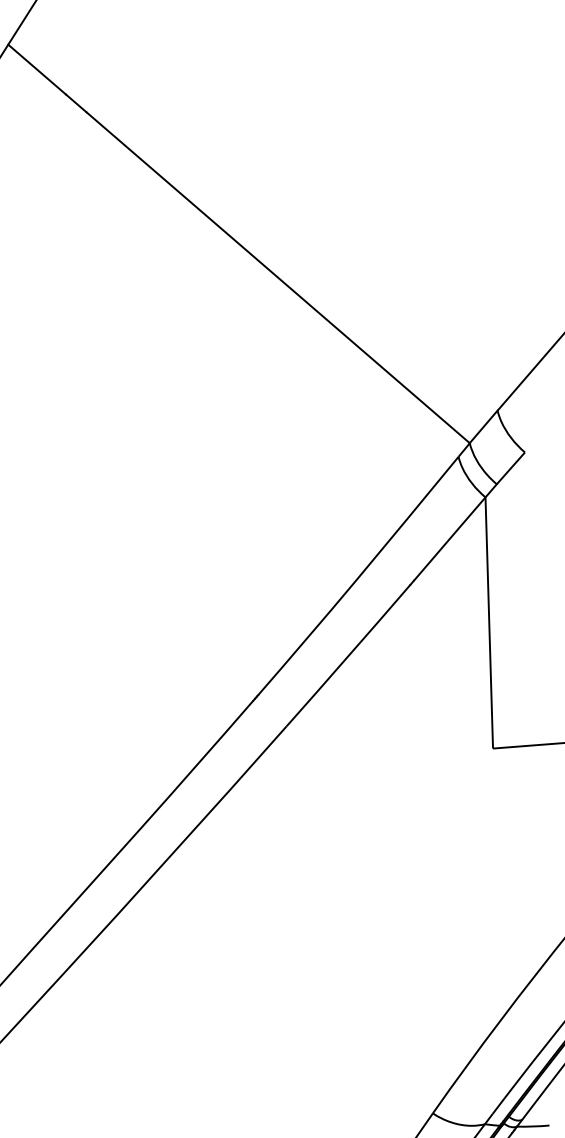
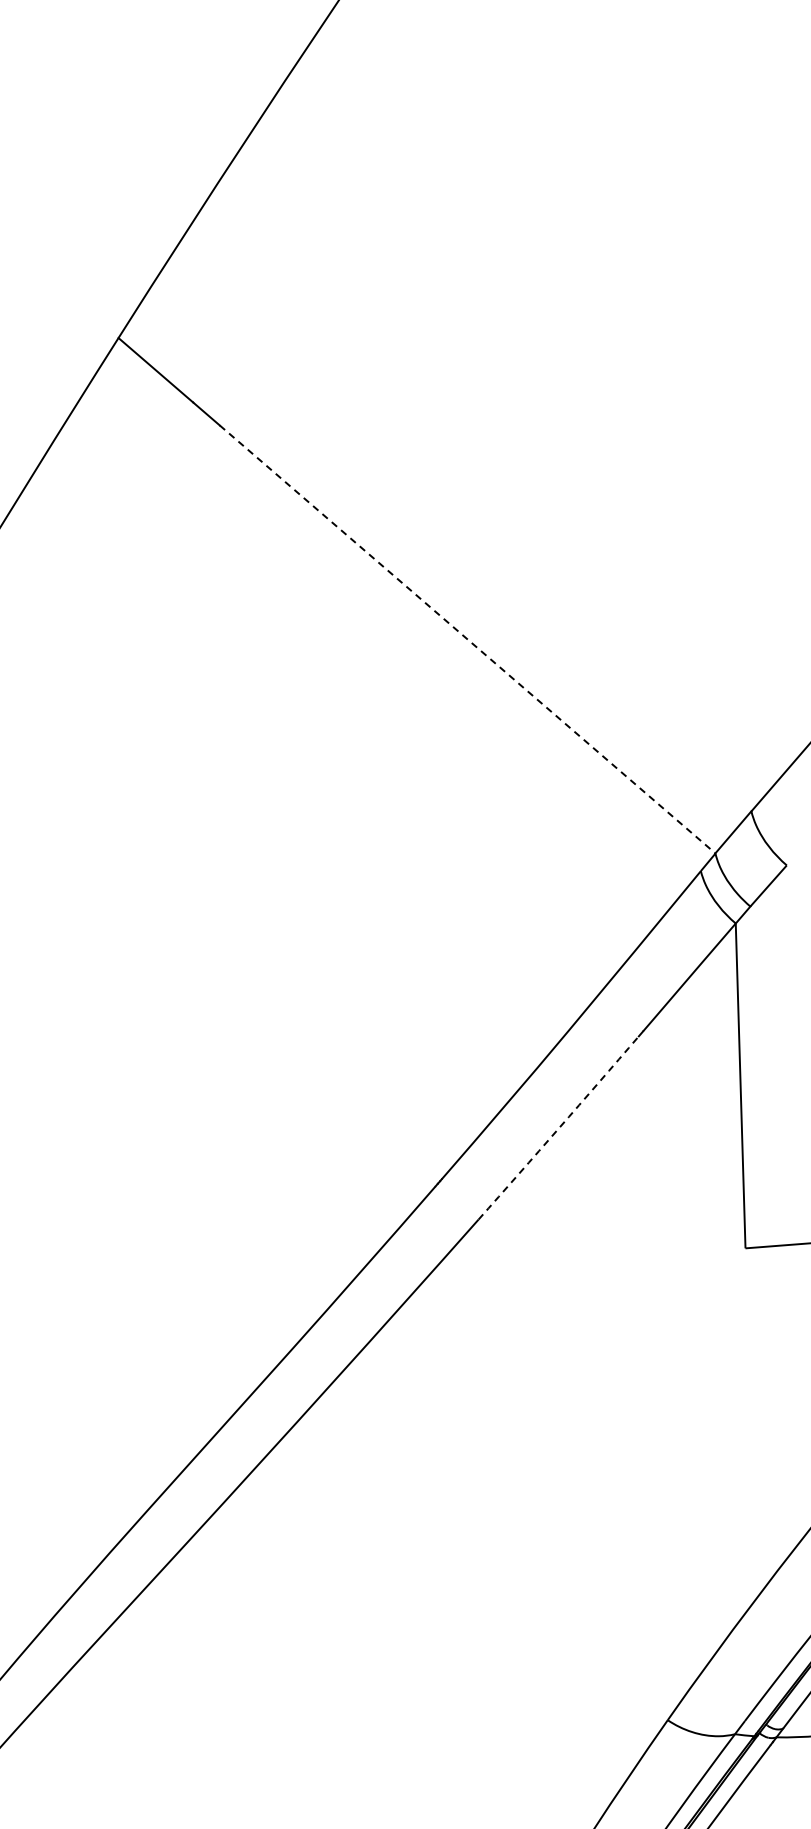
line: (278, 277) -> (468, 639), solid -> dashed
arc: (349, 655) -> (559, 1128), solid -> dashed

